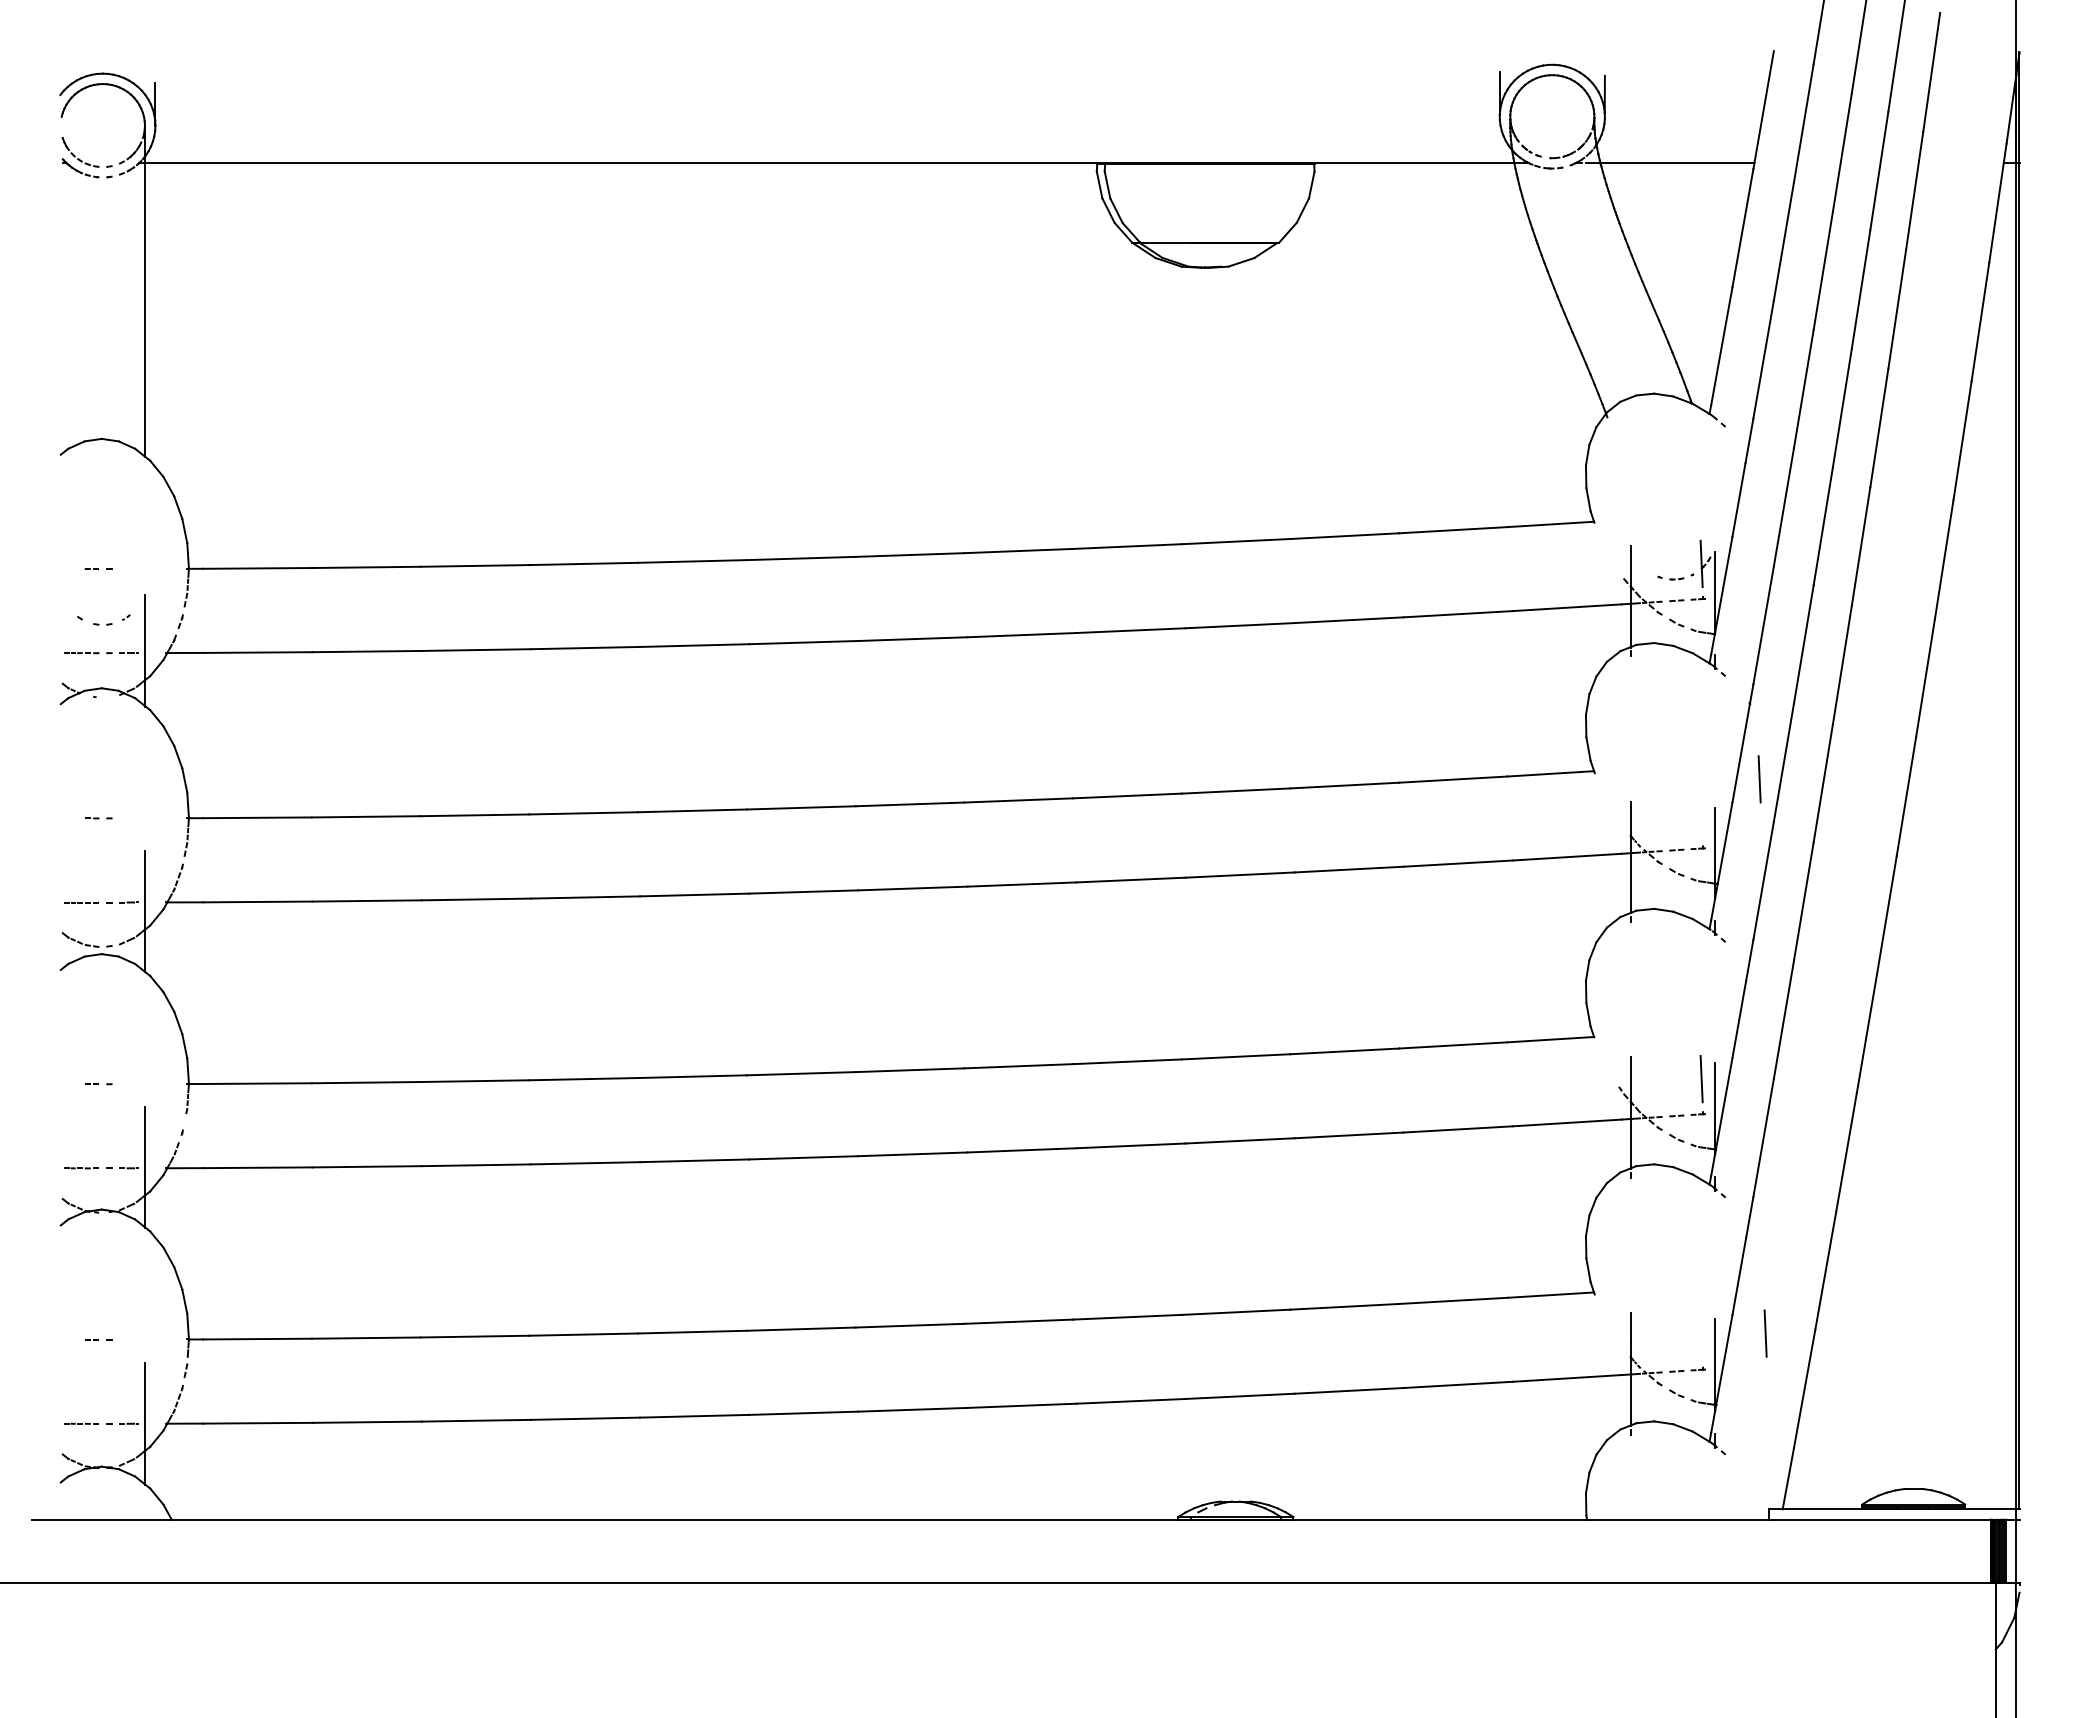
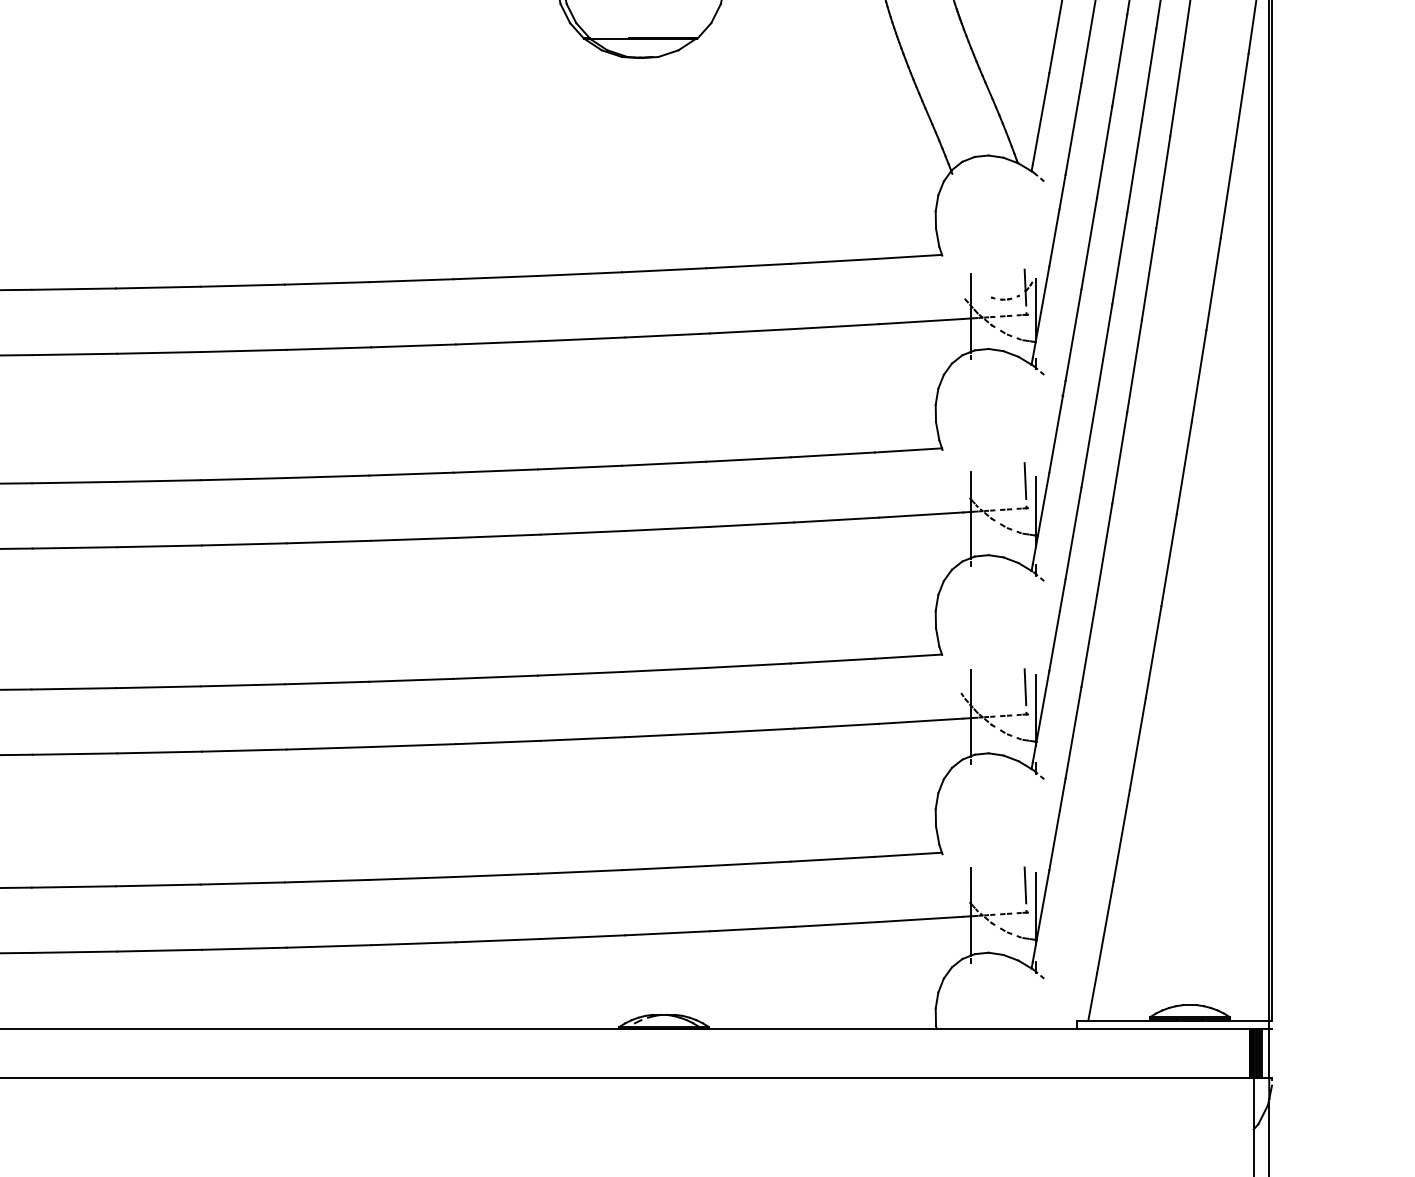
line: (1759, 779) -> (1025, 481), moved
line: (1765, 1333) -> (1025, 885), moved

